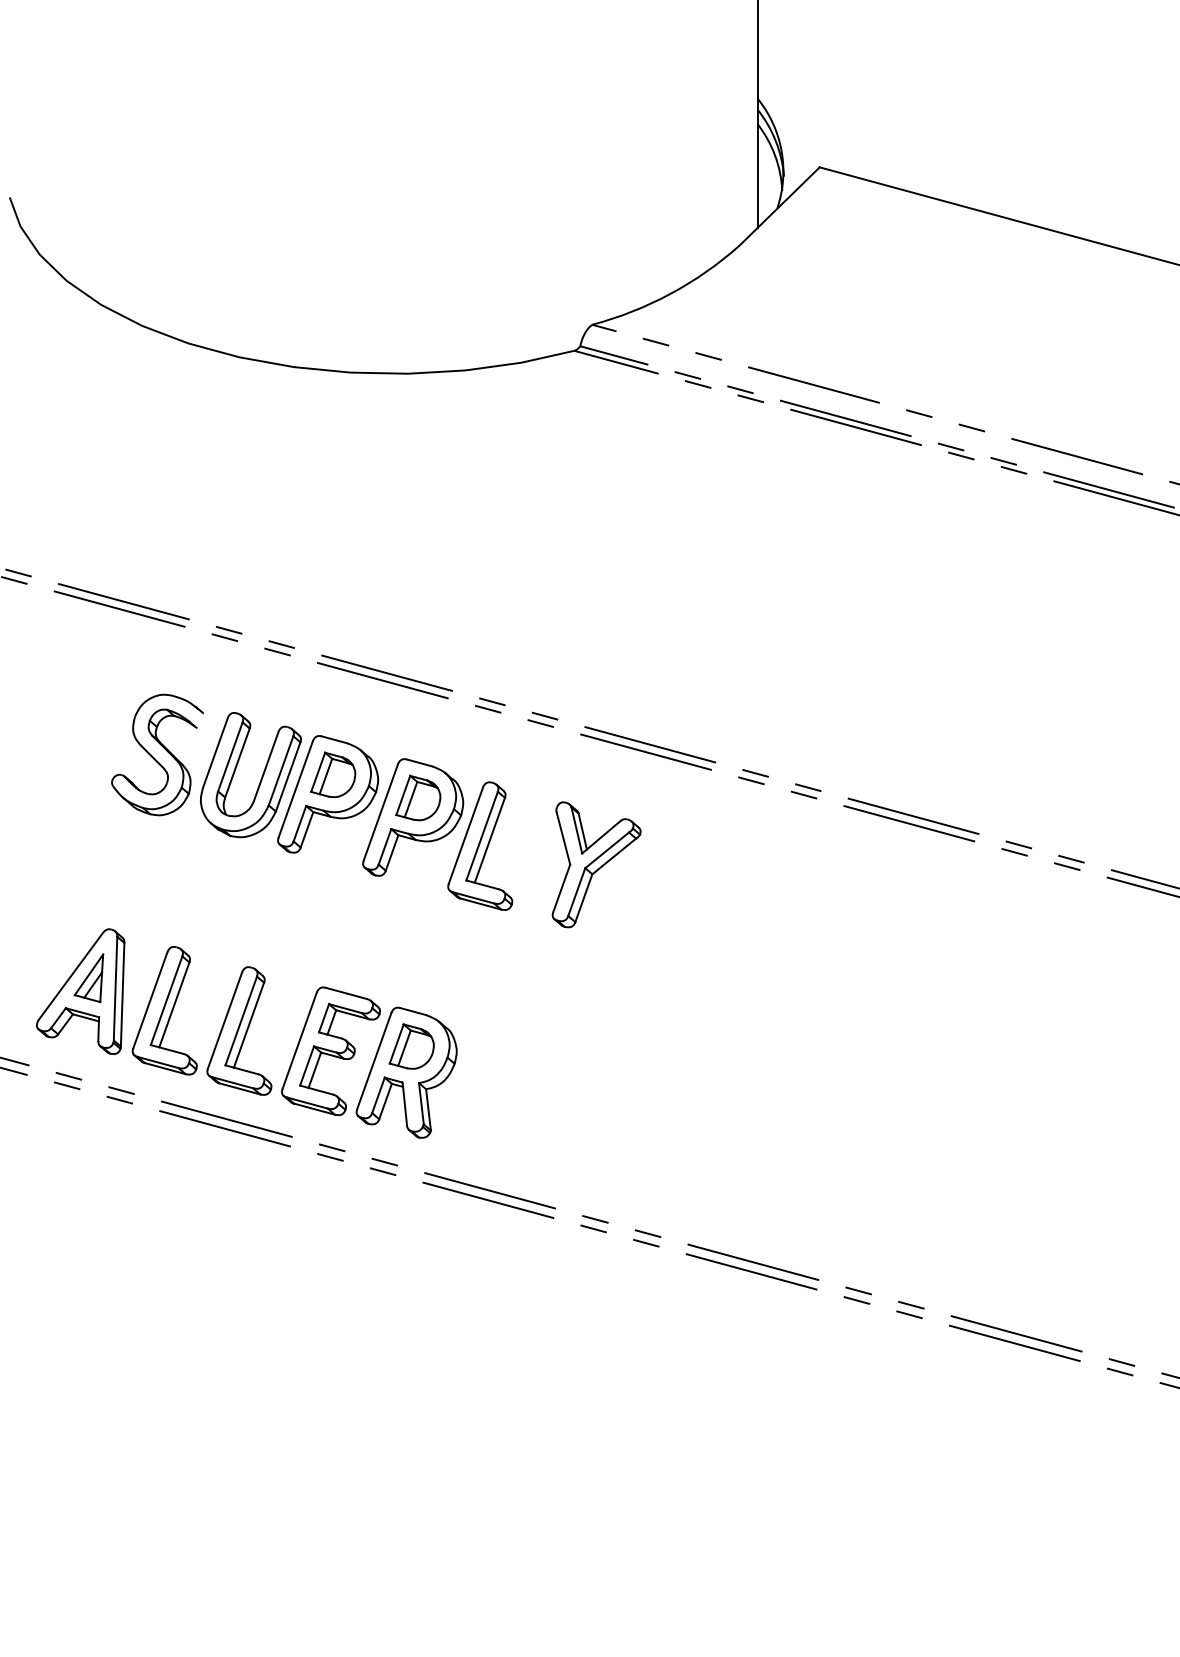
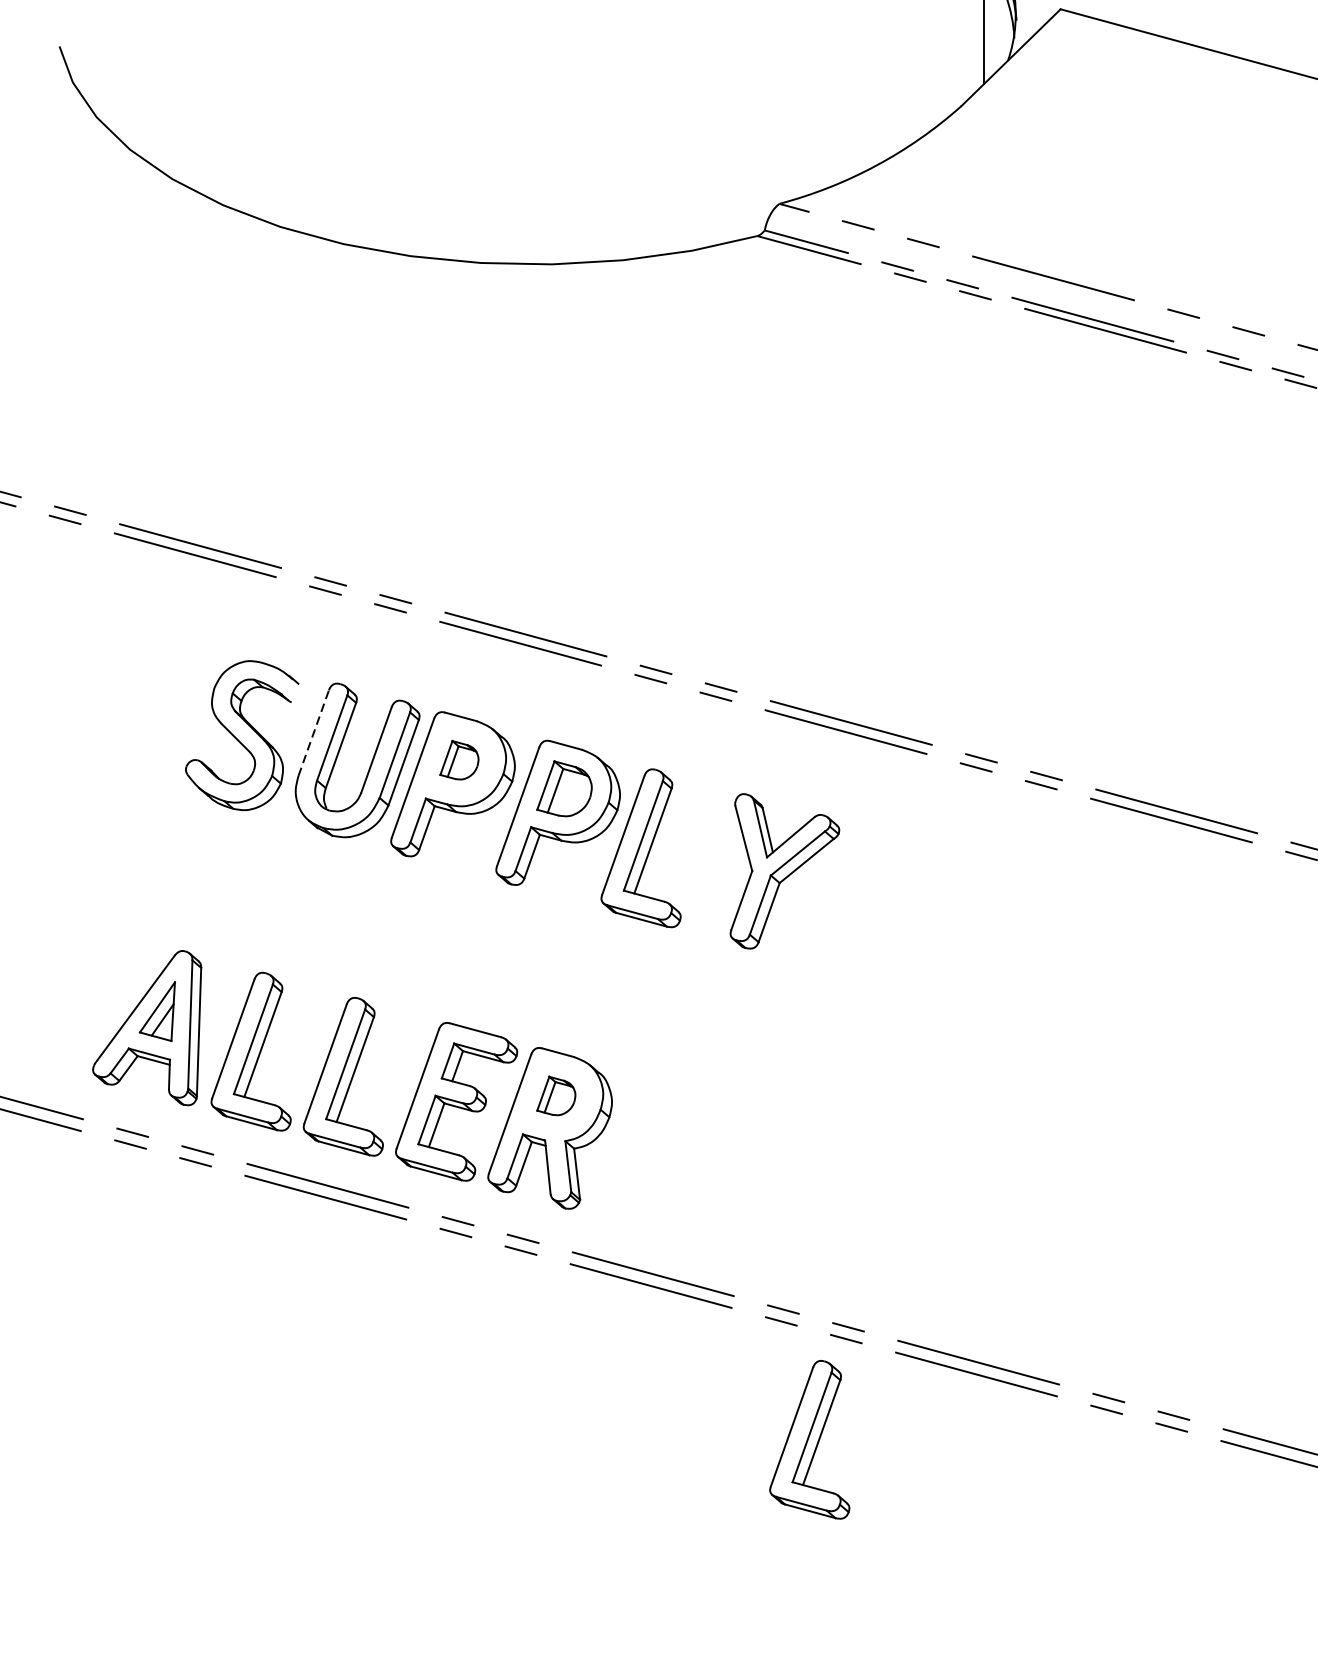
line: (215, 752) -> (313, 732), solid -> dashed
part: (333, 774) -> (459, 759), size x0.7
part: (411, 1046) -> (556, 1095), size x0.7
part: (616, 1324) -> (809, 1439), added

